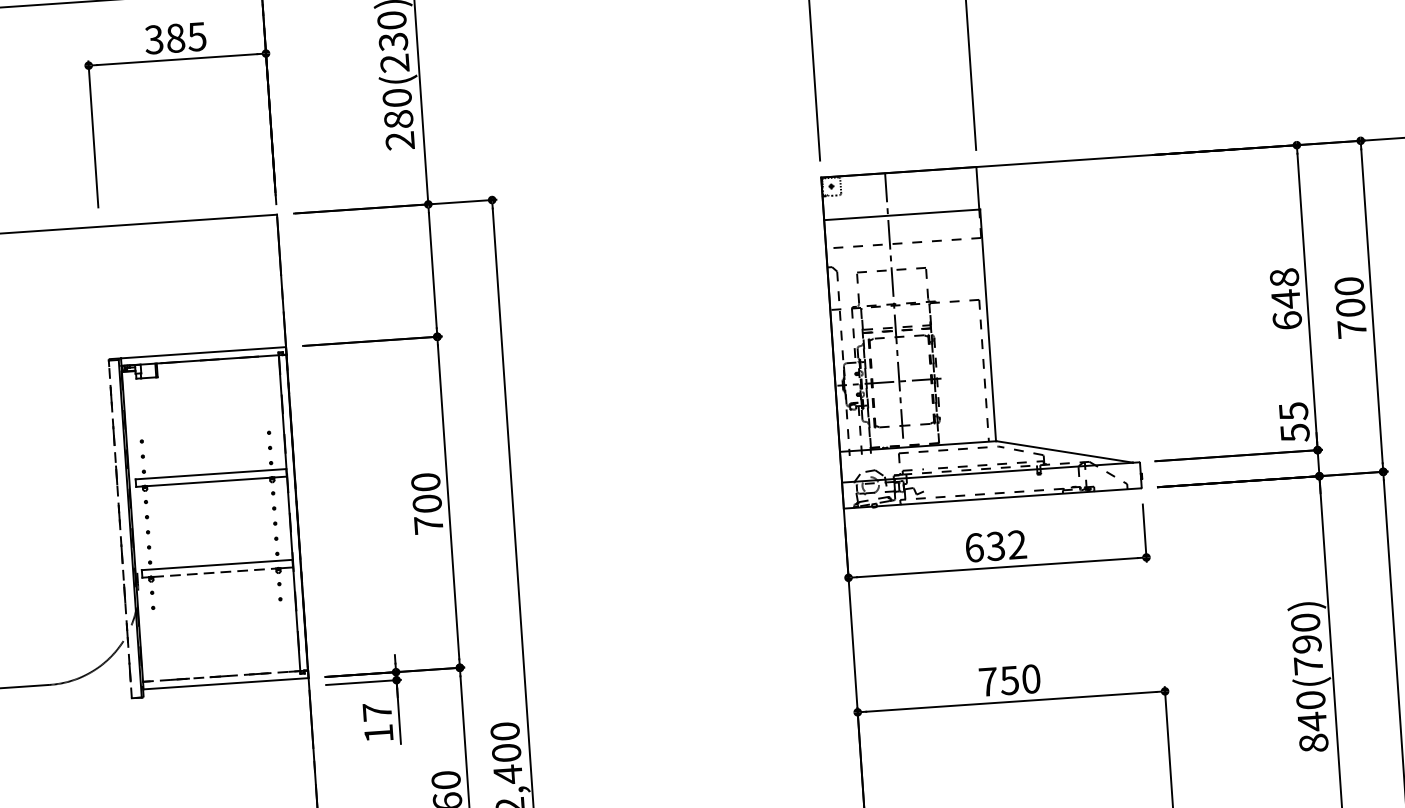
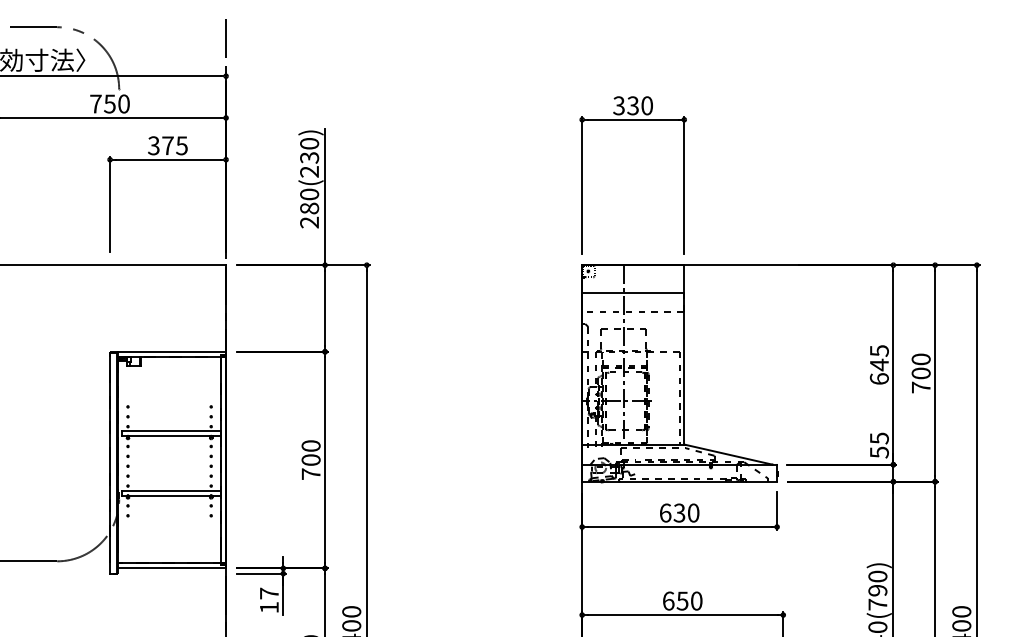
text: (175, 37) -> (167, 145), 385 -> 375
text: (1284, 277) -> (879, 350), 648 -> 645
line: (120, 528) -> (110, 462), dashed -> solid
text: (1017, 544) -> (693, 512), 632 -> 630
line: (216, 572) -> (170, 495), dashed -> solid
line: (223, 676) -> (170, 563), dashed -> solid
text: (988, 681) -> (668, 600), 750 -> 650

